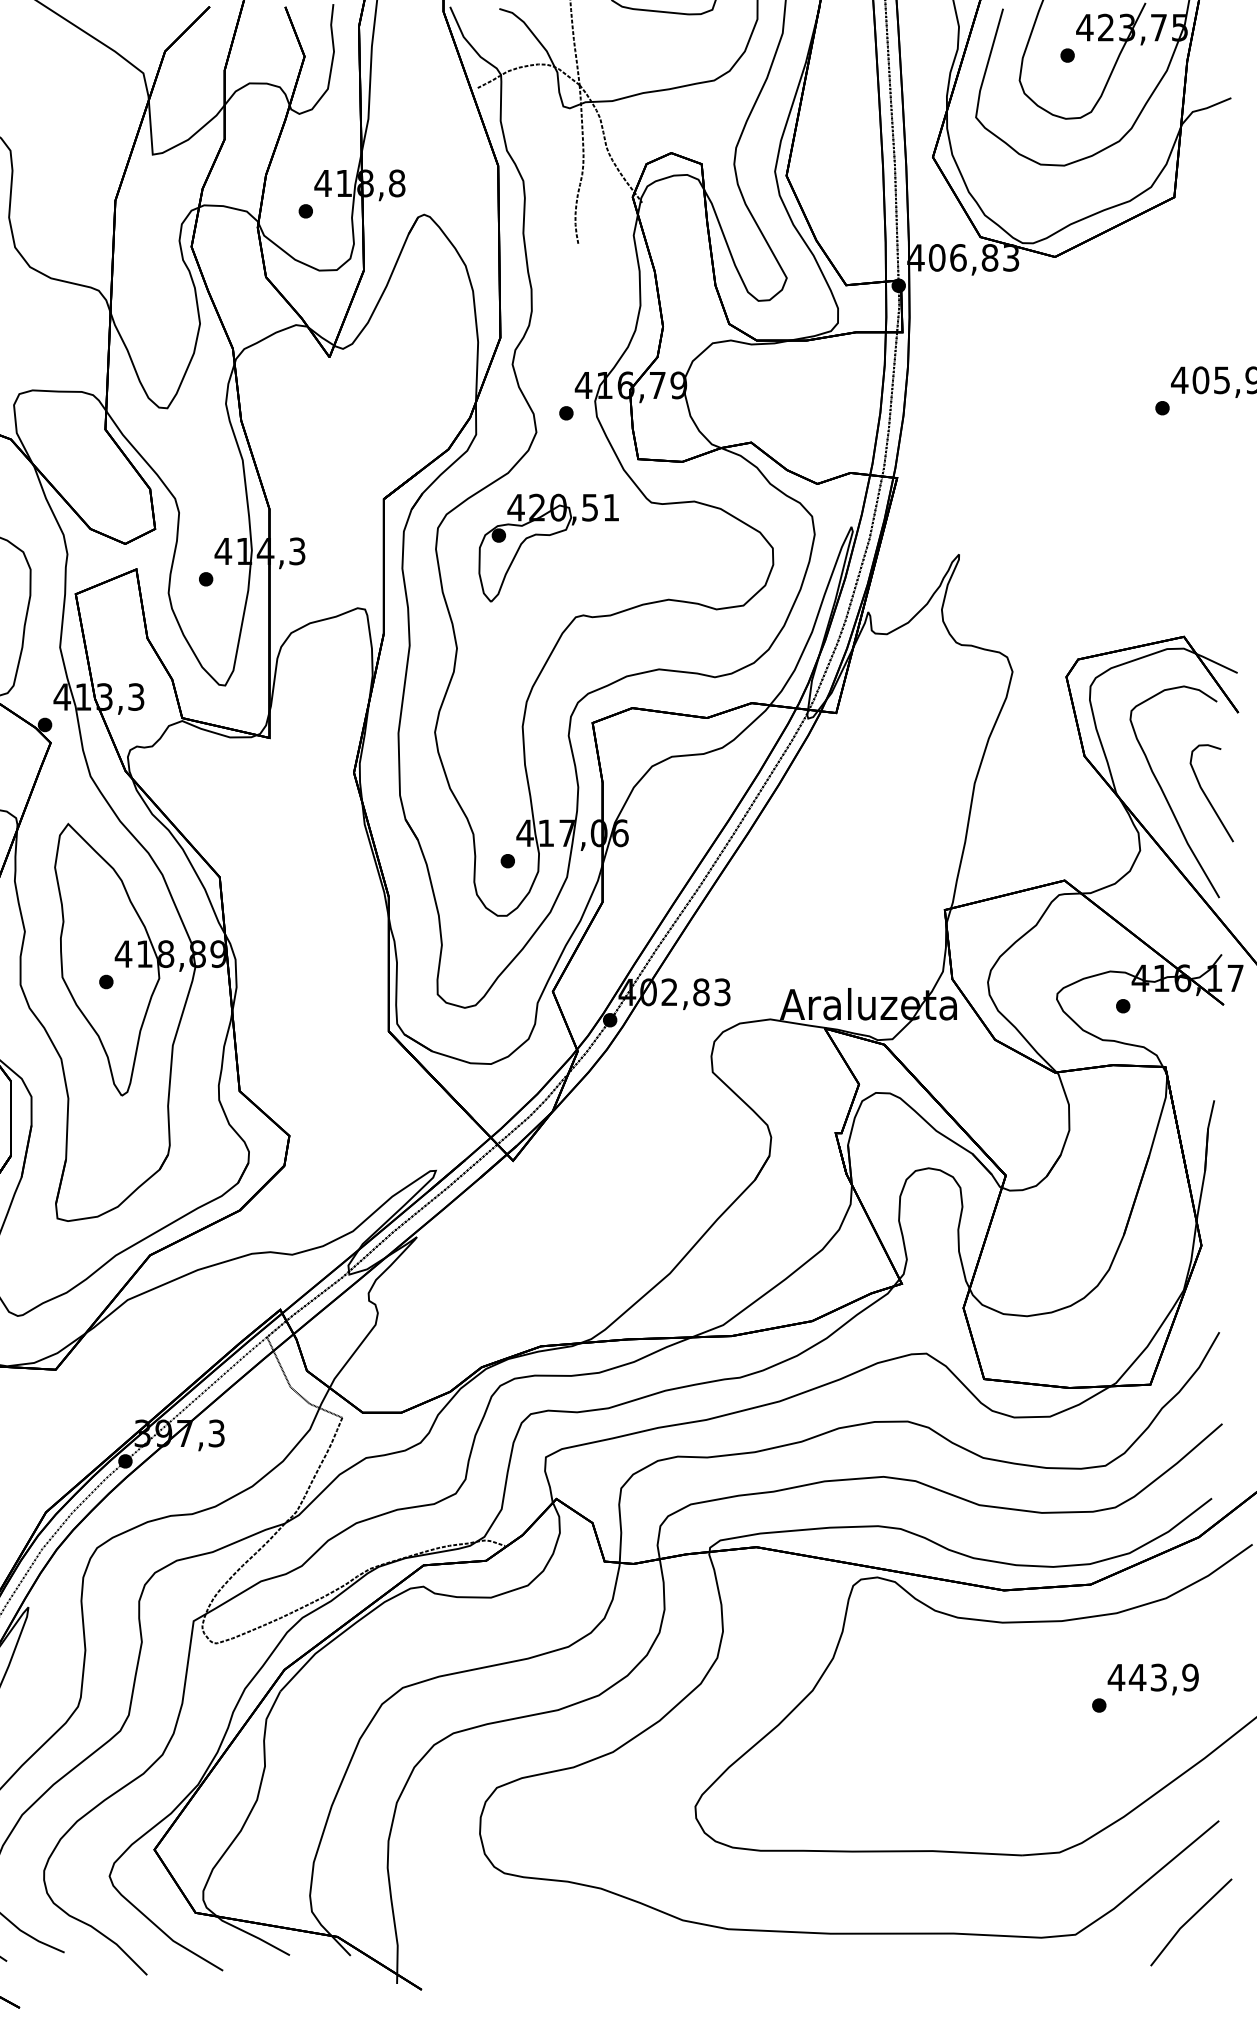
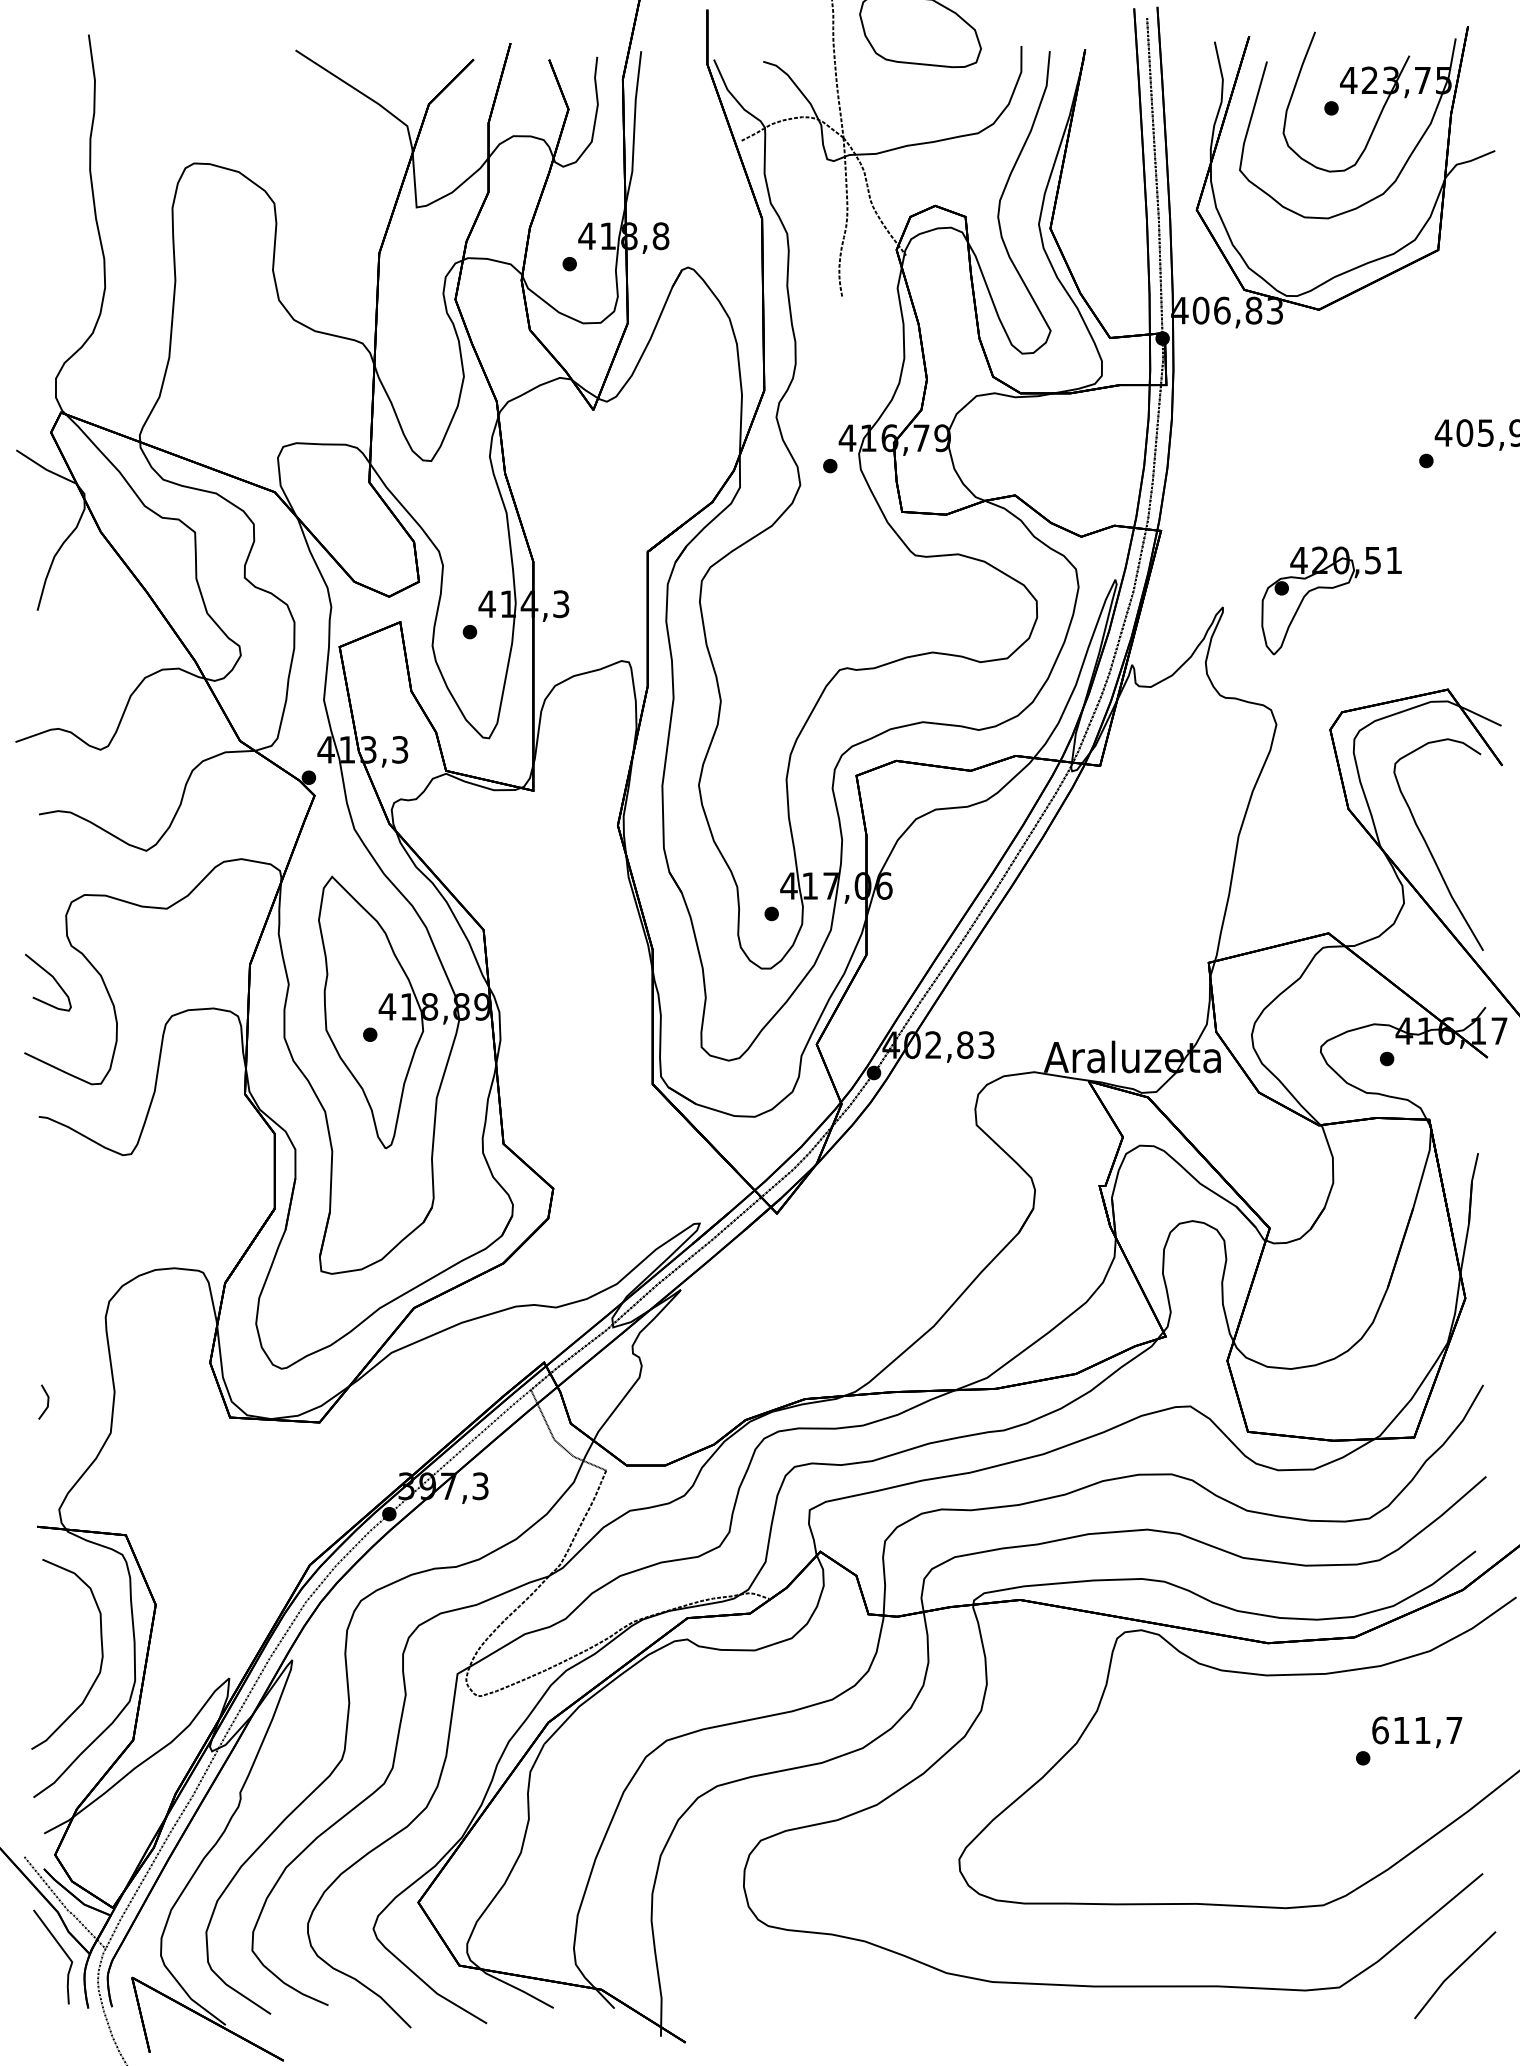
part: (548, 535) -> (1331, 588), moved
curve: (1207, 796) -> (1471, 849), removed
text: (1152, 1677) -> (1416, 1730), 443,9 -> 611,7

